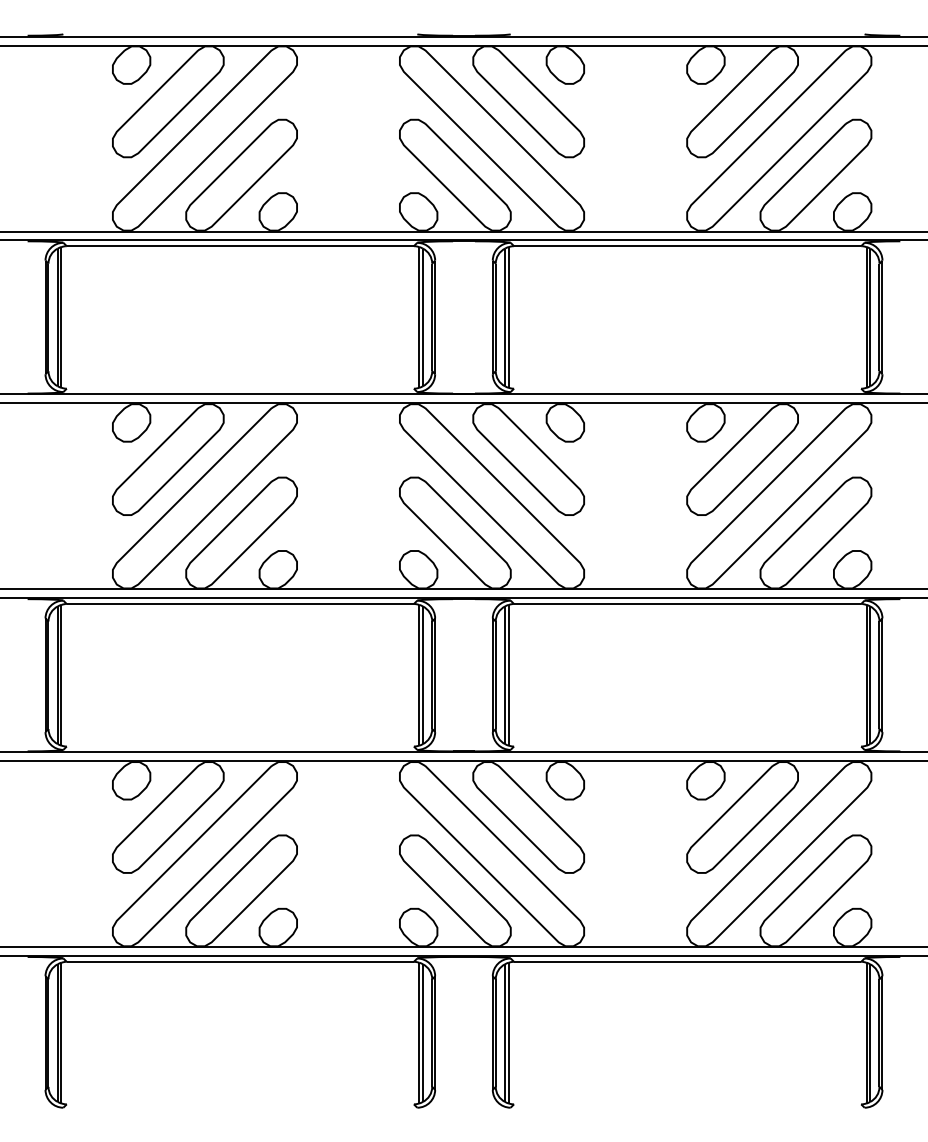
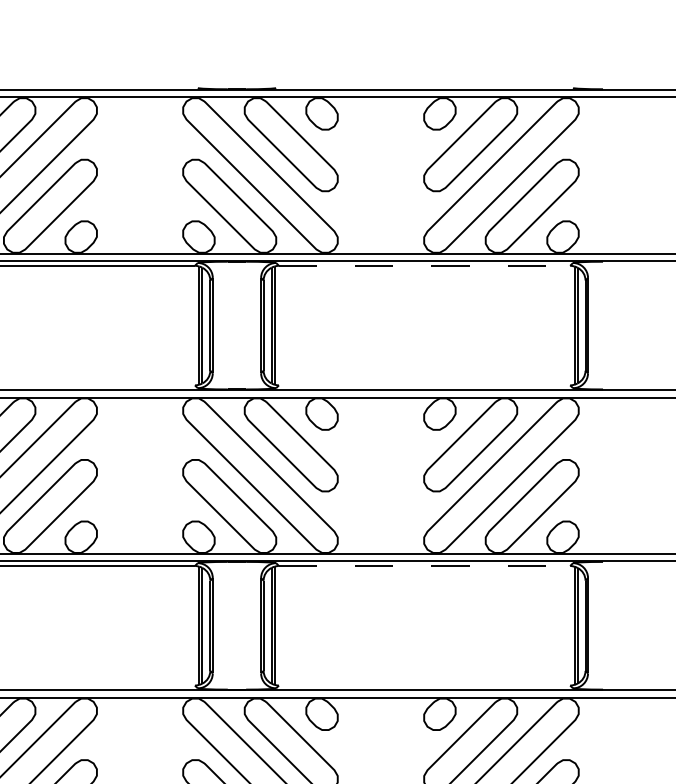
line: (687, 246) -> (424, 266), solid -> dashed
line: (687, 604) -> (424, 566), solid -> dashed

